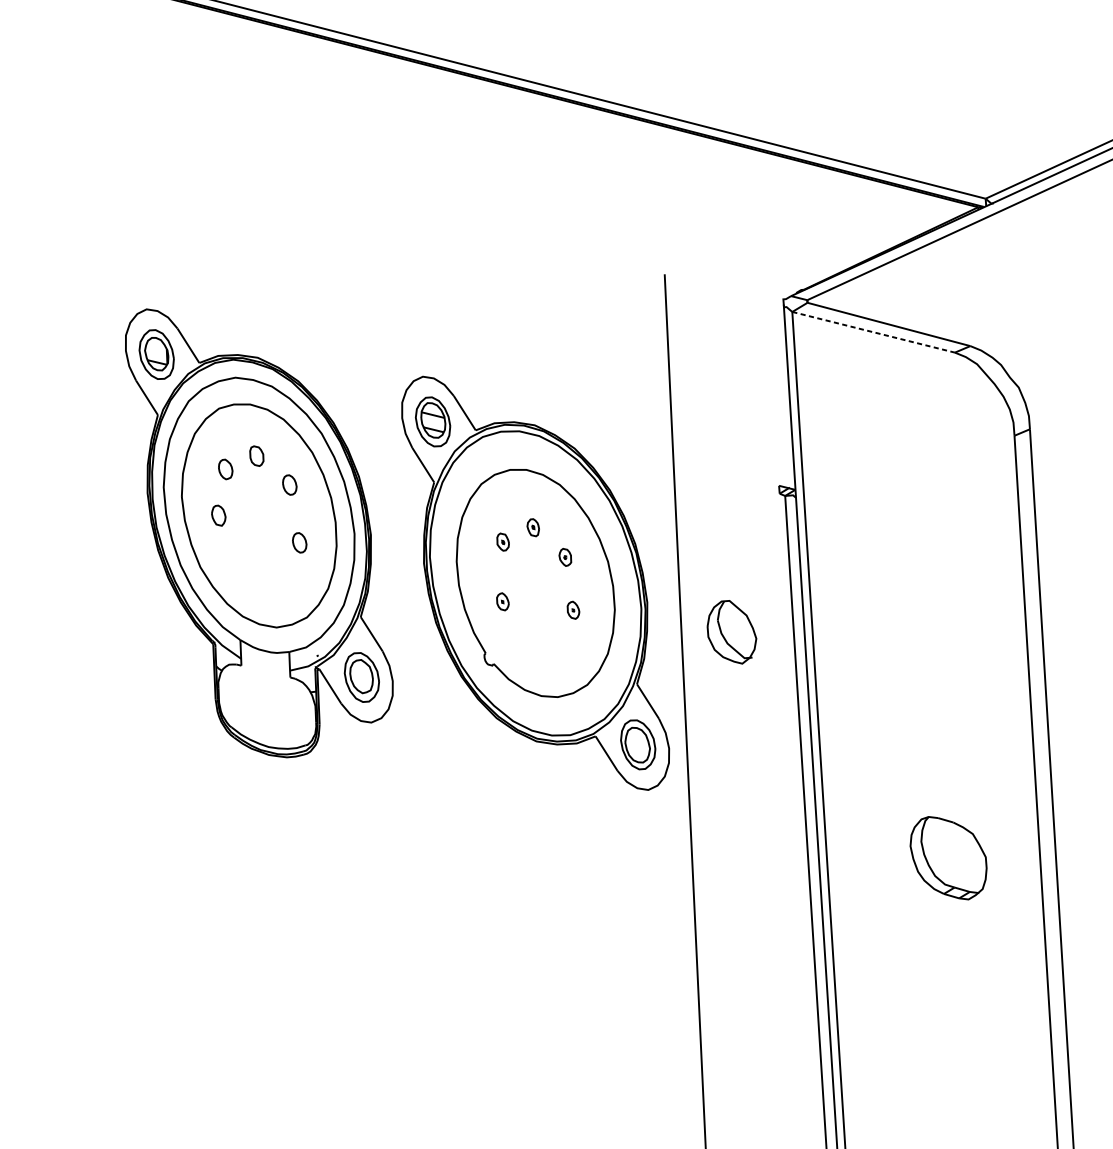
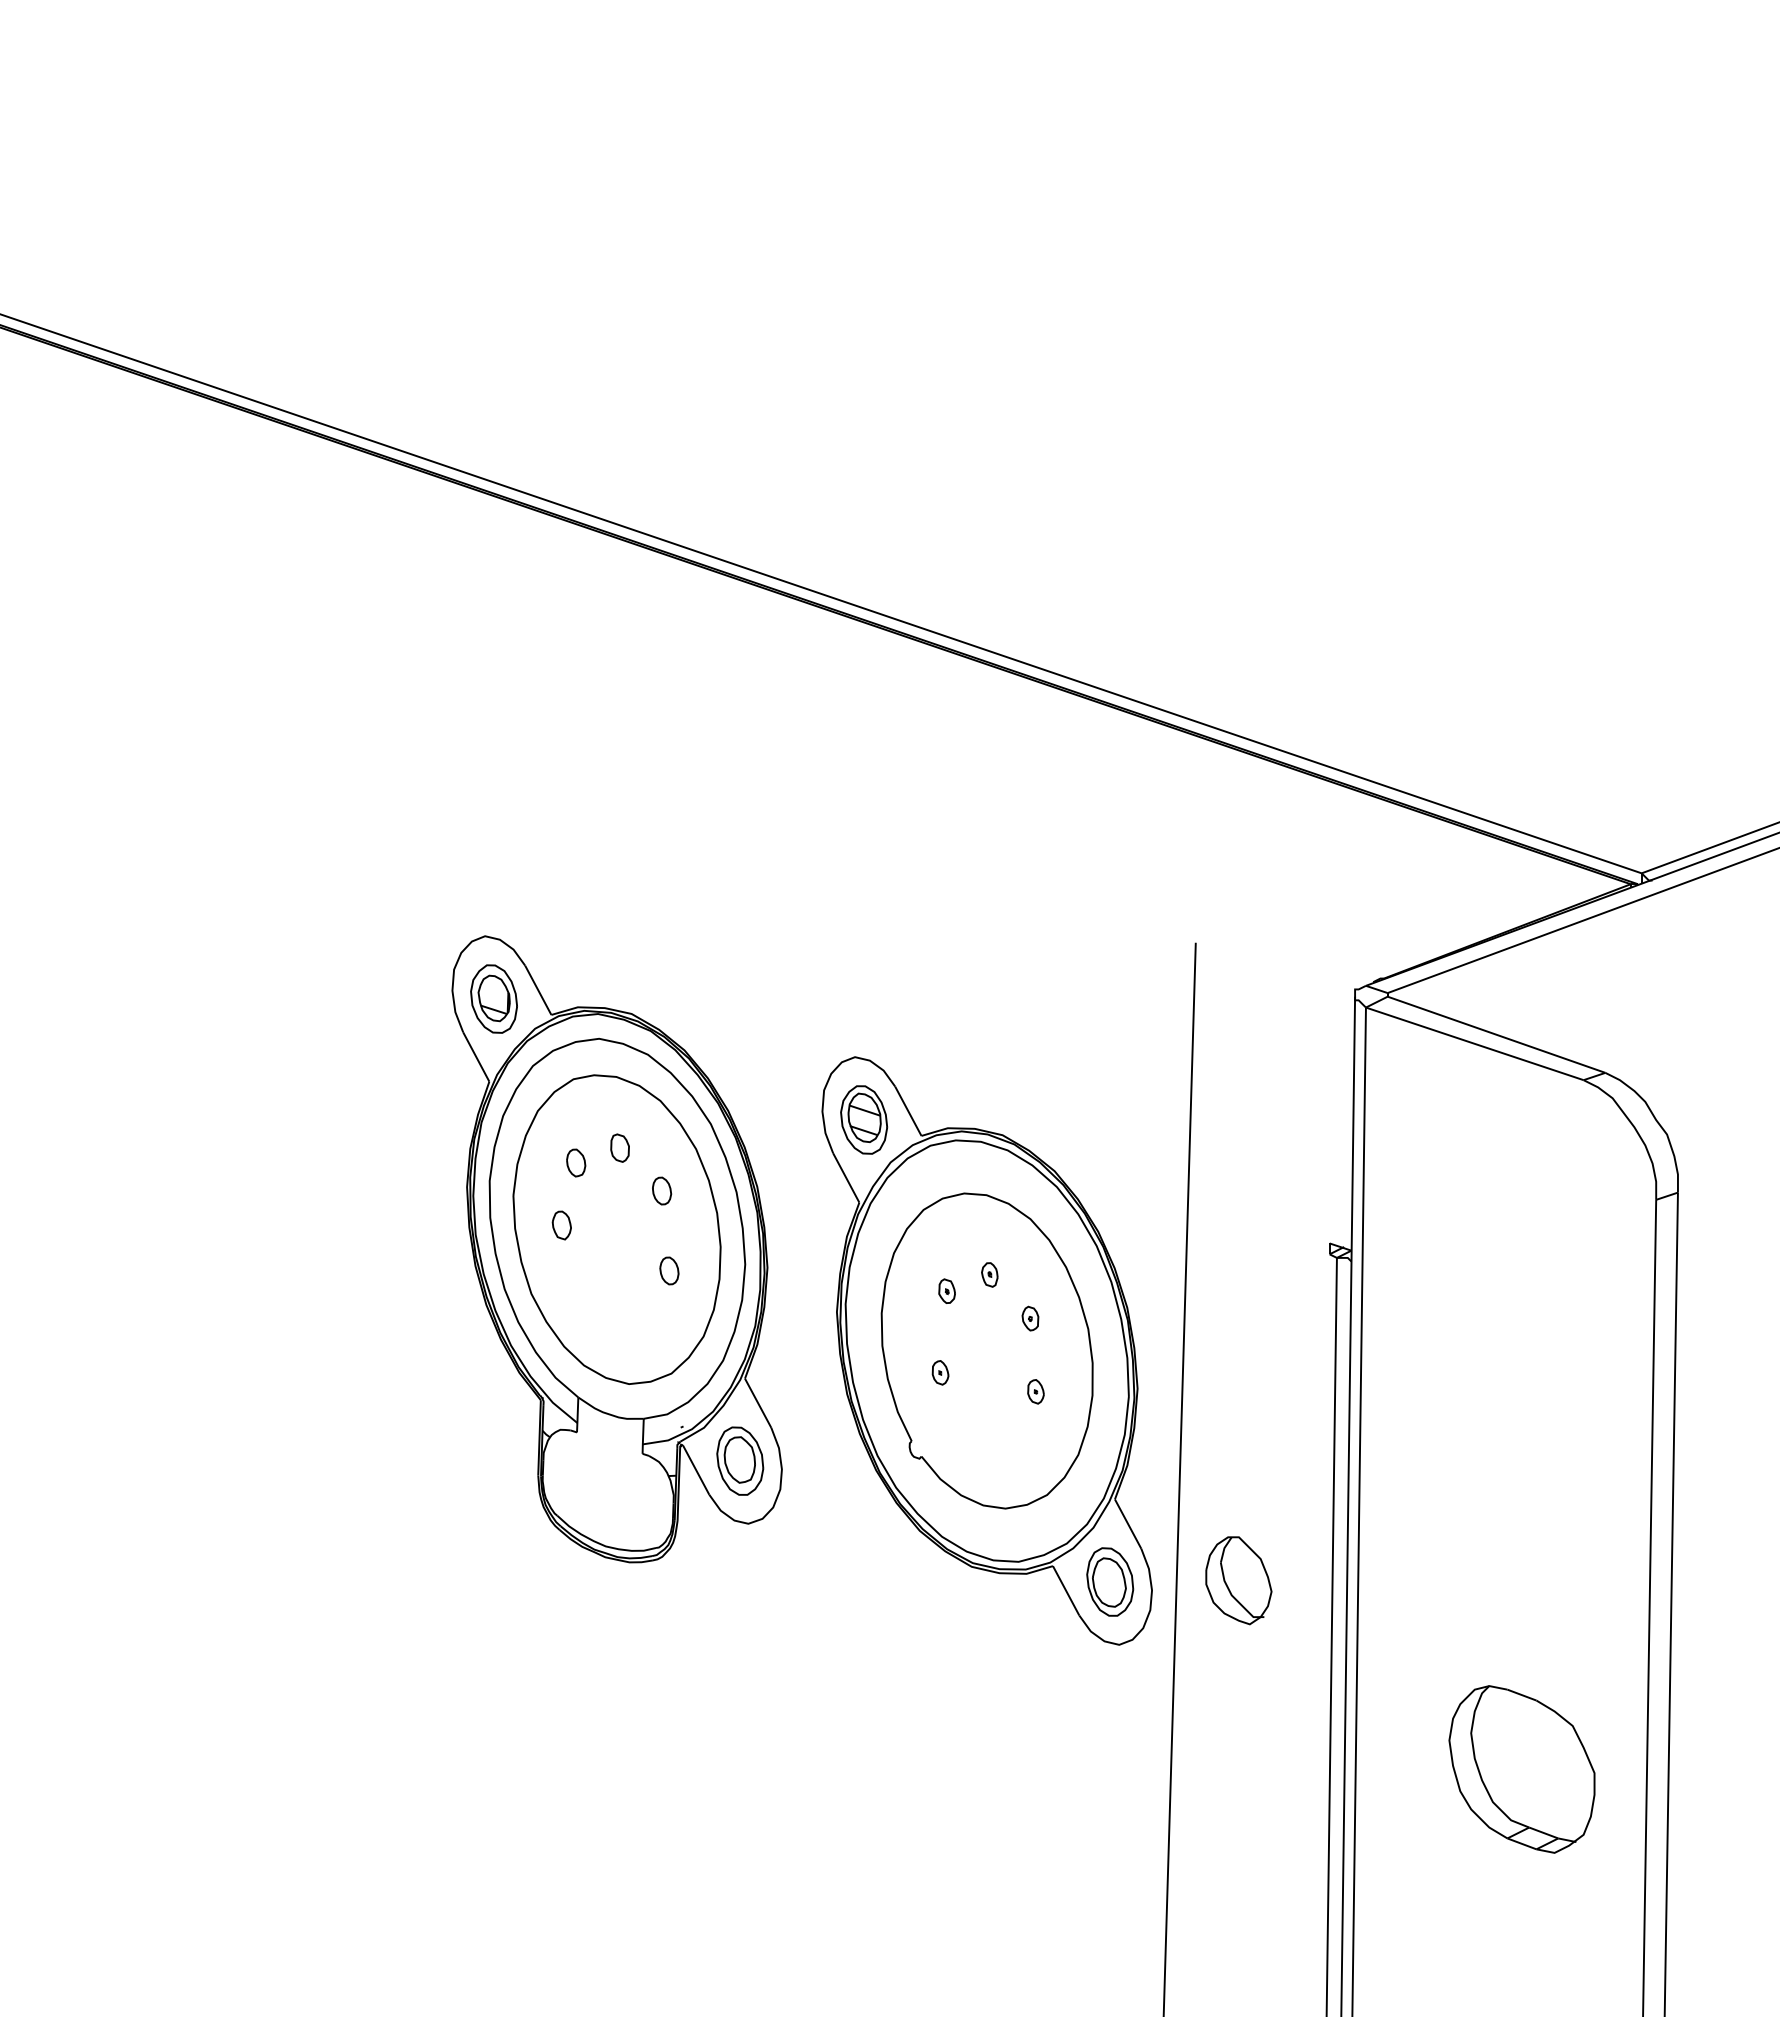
line: (873, 332) -> (1474, 1043), dashed -> solid
part: (731, 632) -> (1238, 1580), moved
part: (948, 858) -> (1521, 1769), size x1.43

